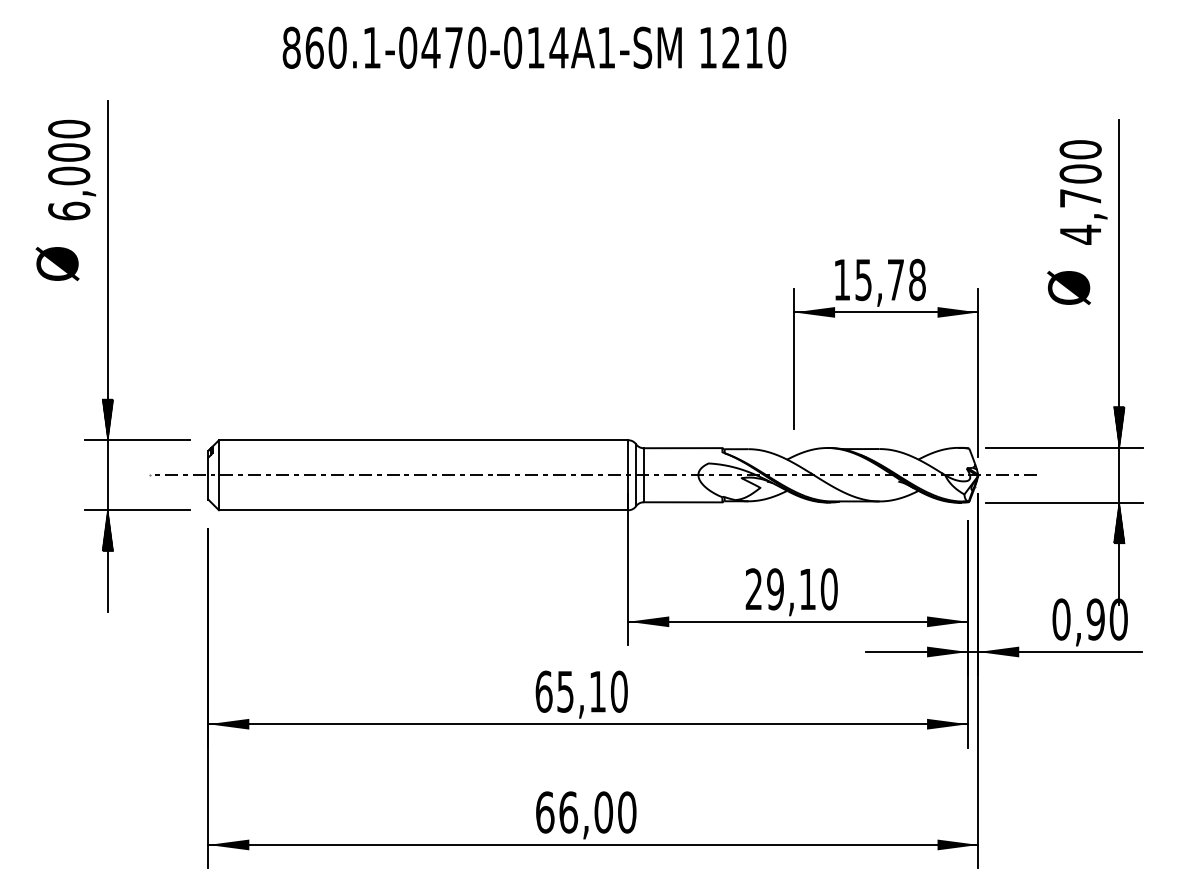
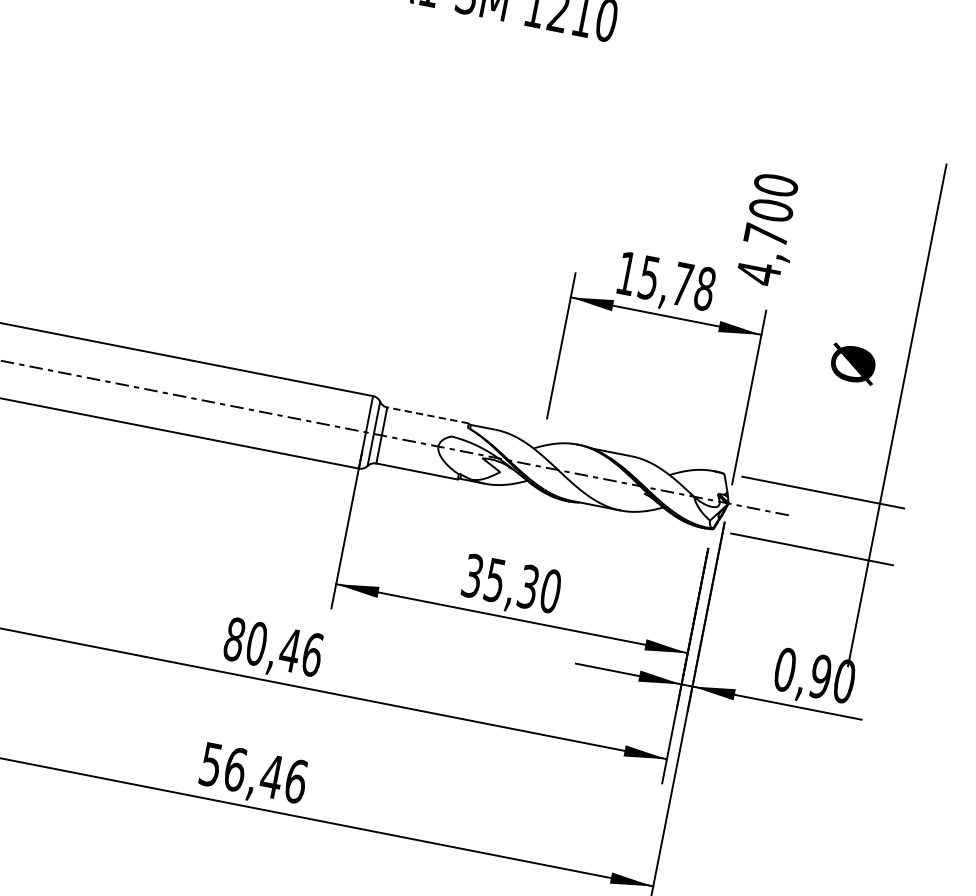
text: (1083, 192) -> (770, 230), moved
text: (1068, 287) -> (852, 363), moved
hatch: (1119, 427) -> (884, 482), removed
line: (682, 448) -> (427, 415), solid -> dashed
hatch: (1118, 522) -> (863, 580), removed
text: (780, 589) -> (500, 581), 29,10 -> 35,30
text: (581, 691) -> (273, 646), 65,10 -> 80,46
text: (586, 812) -> (254, 773), 66,00 -> 56,46

